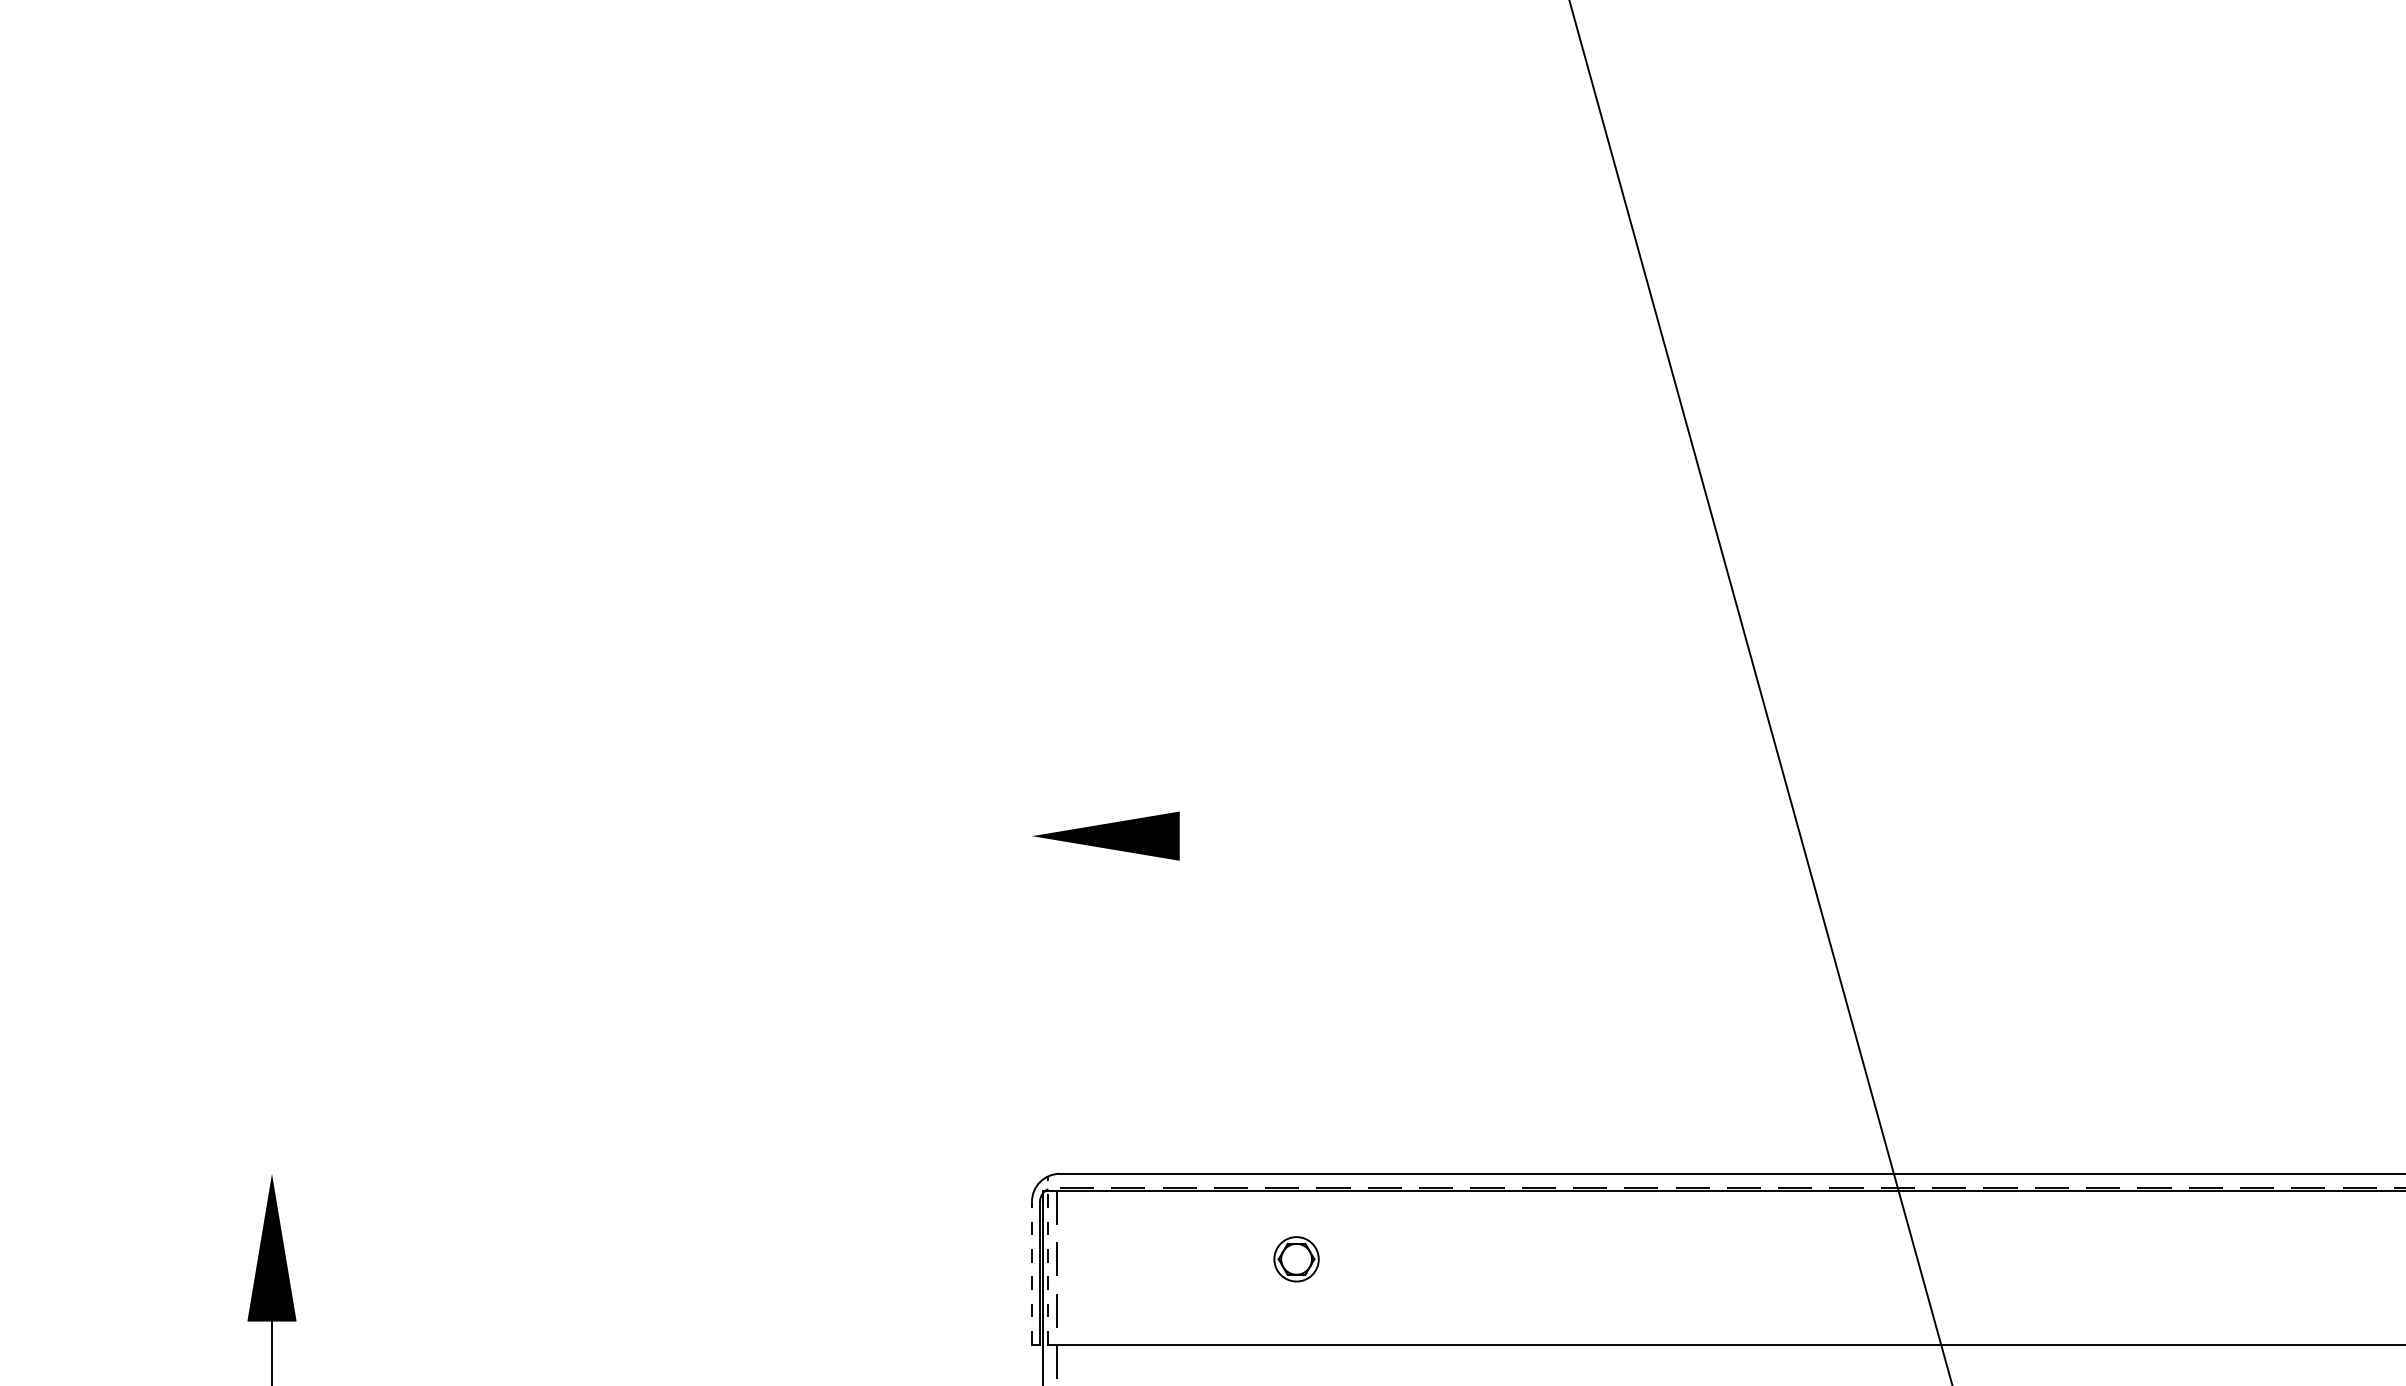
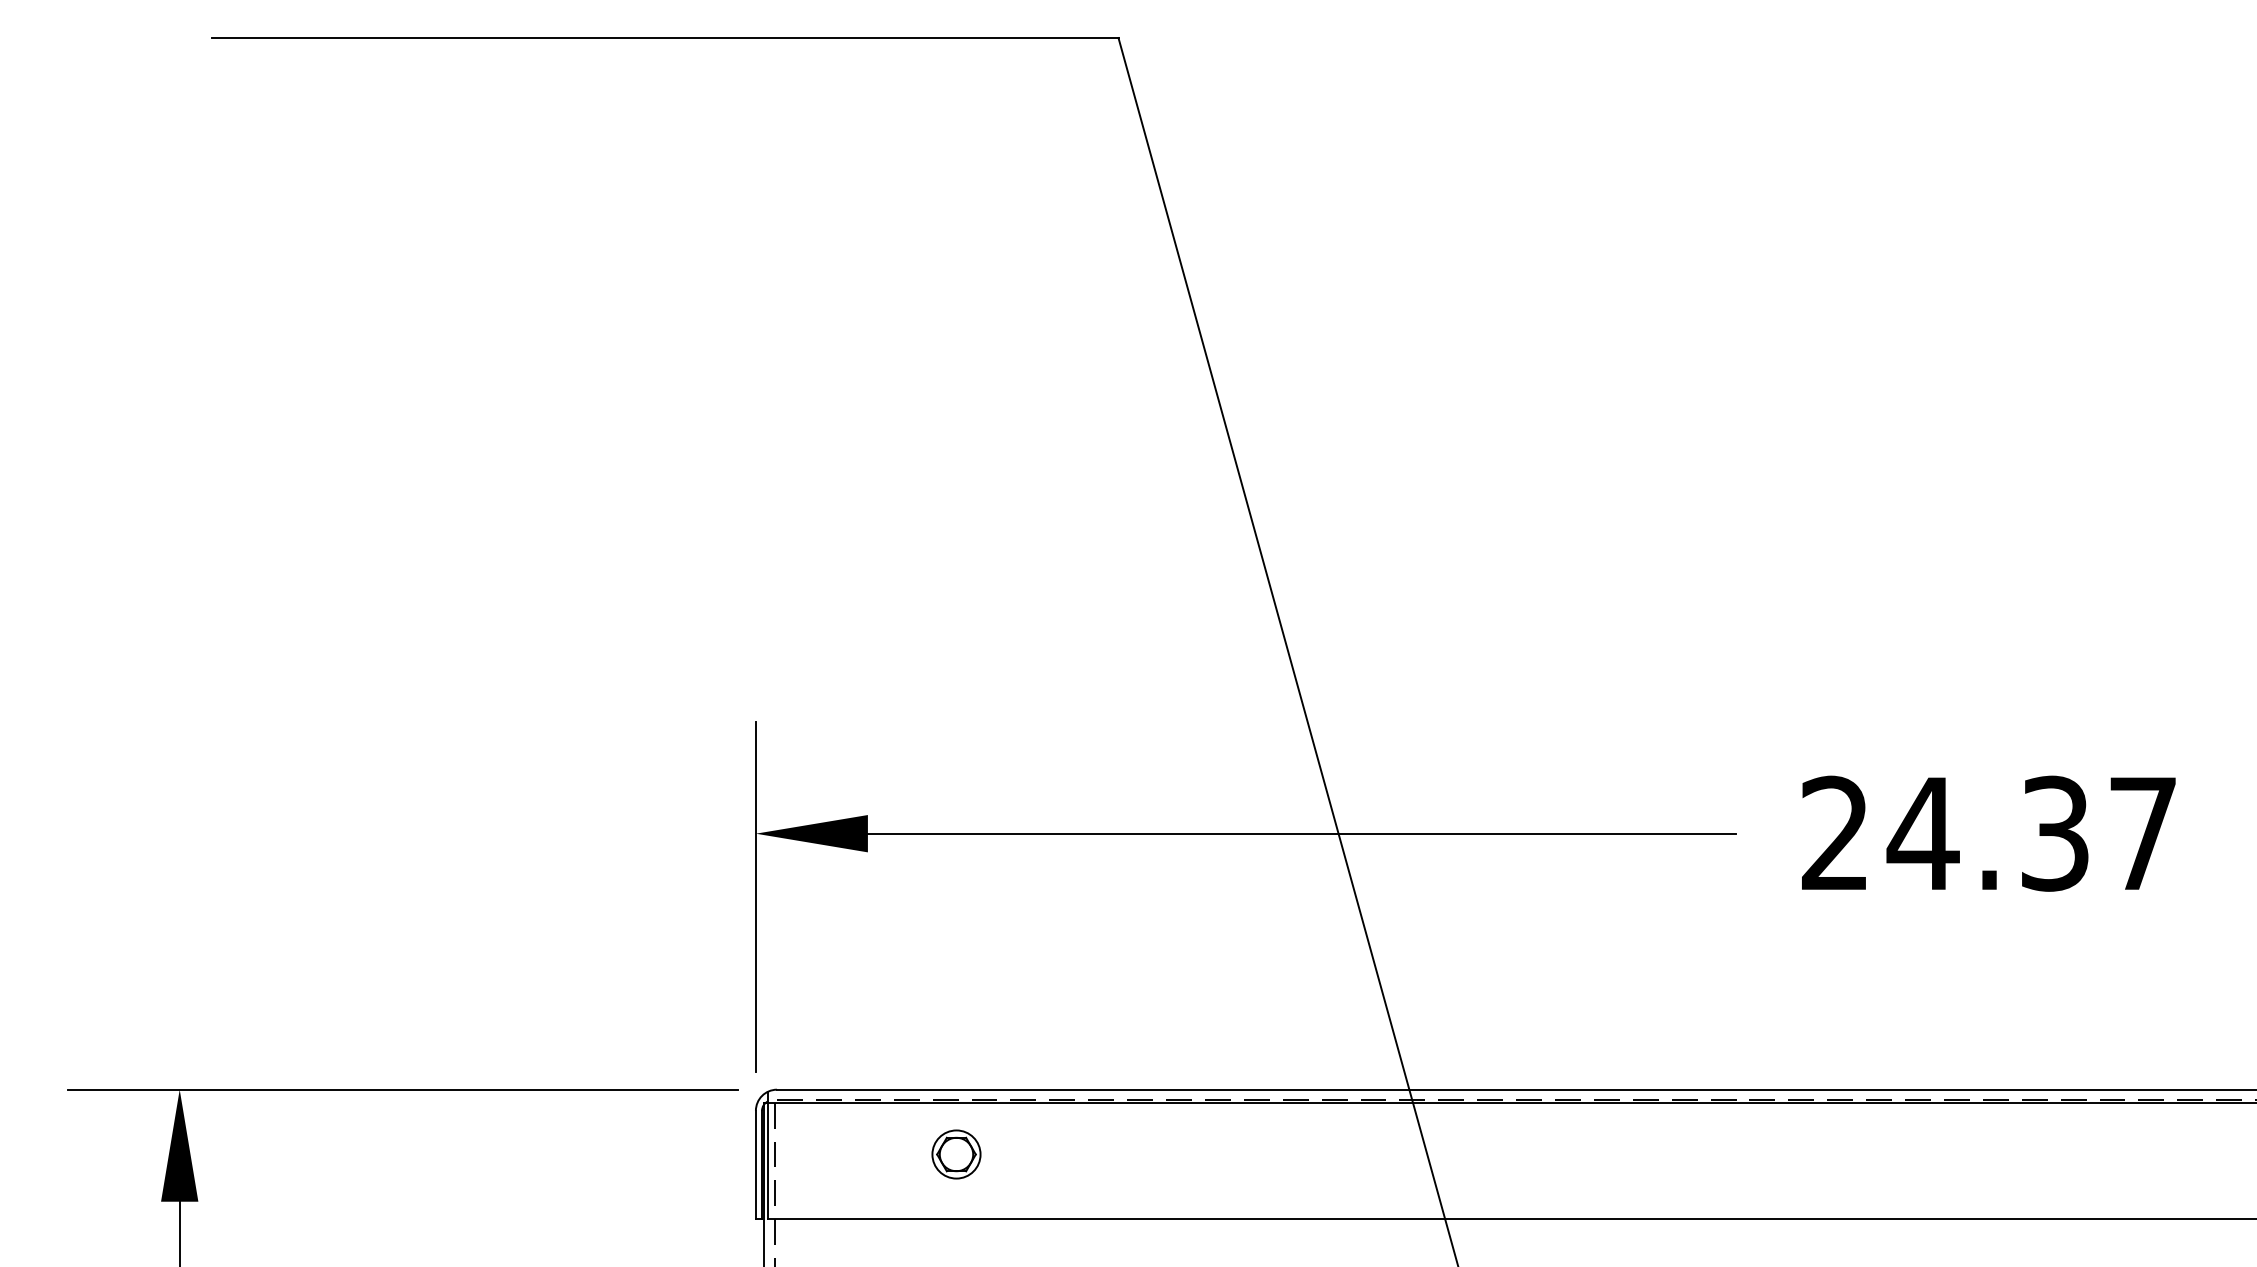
line: (1751, 835) -> (1301, 833), added
line: (1031, 918) -> (755, 896), added
line: (565, 1173) -> (402, 1089), added
part: (1296, 1259) -> (956, 1154), size x1.43
line: (1048, 1260) -> (768, 1155), dashed -> solid
line: (1031, 1272) -> (755, 1164), dashed -> solid

